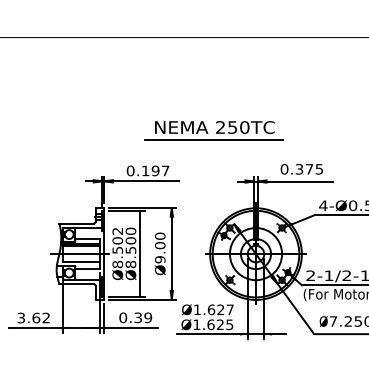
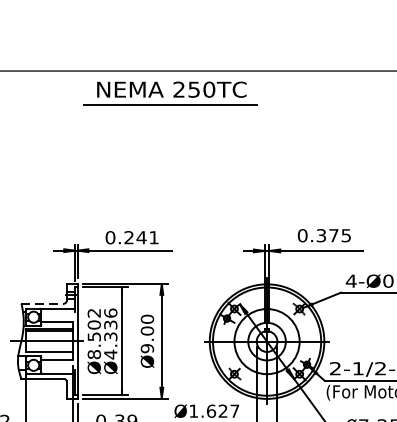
part: (213, 130) -> (170, 93), moved
text: (155, 170) -> (141, 237), 0.197 -> 0.241
line: (76, 223) -> (42, 303), solid -> dashed
text: (130, 247) -> (110, 333), Ø8.500 -> Ø4.336

